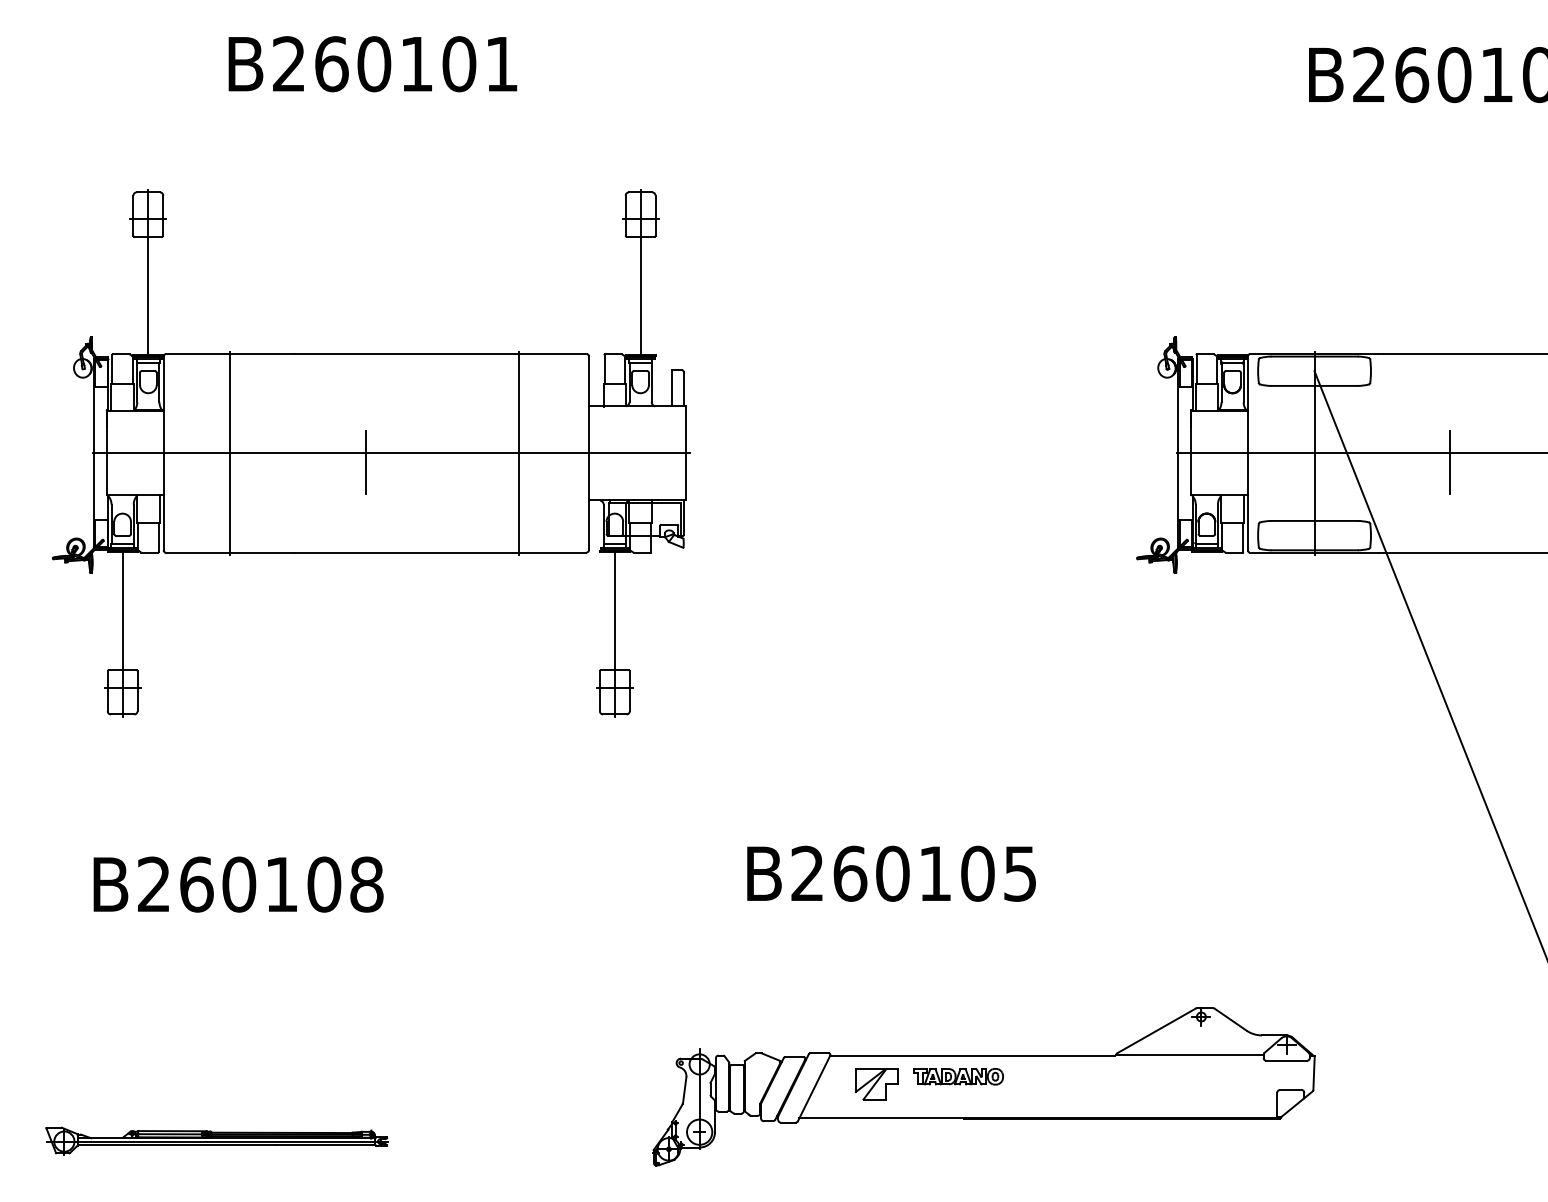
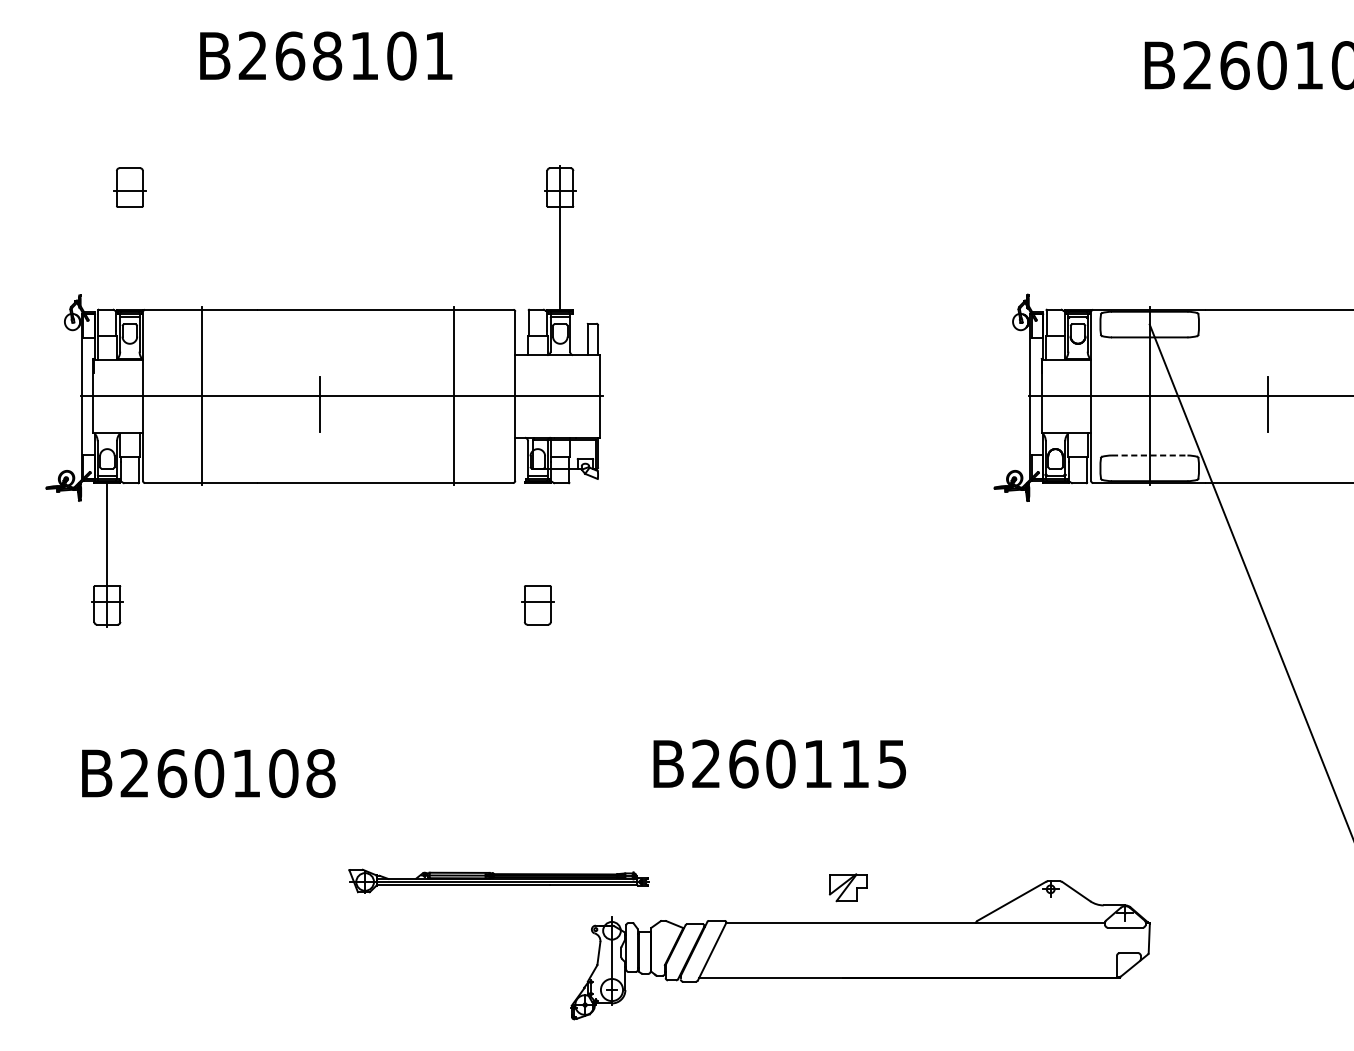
text: (374, 64) -> (327, 56), B260101 -> B268101
line: (148, 271) -> (130, 237), removed
line: (1315, 520) -> (1150, 455), solid -> dashed
line: (614, 634) -> (537, 554), removed
text: (977, 873) -> (854, 763), B260105 -> B260115
part: (958, 1076) -> (838, 941), removed
part: (876, 1084) -> (847, 887), moved
part: (216, 1140) -> (498, 880), moved

